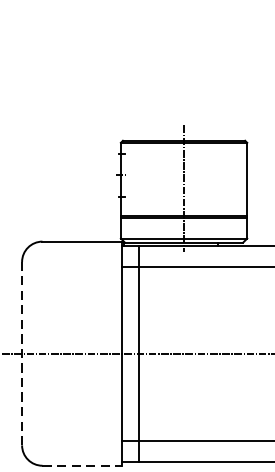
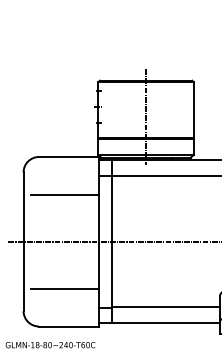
line: (77, 291) -> (65, 194), added
line: (21, 353) -> (23, 241), dashed -> solid
line: (77, 415) -> (65, 288), added
line: (82, 465) -> (69, 326), dashed -> solid

